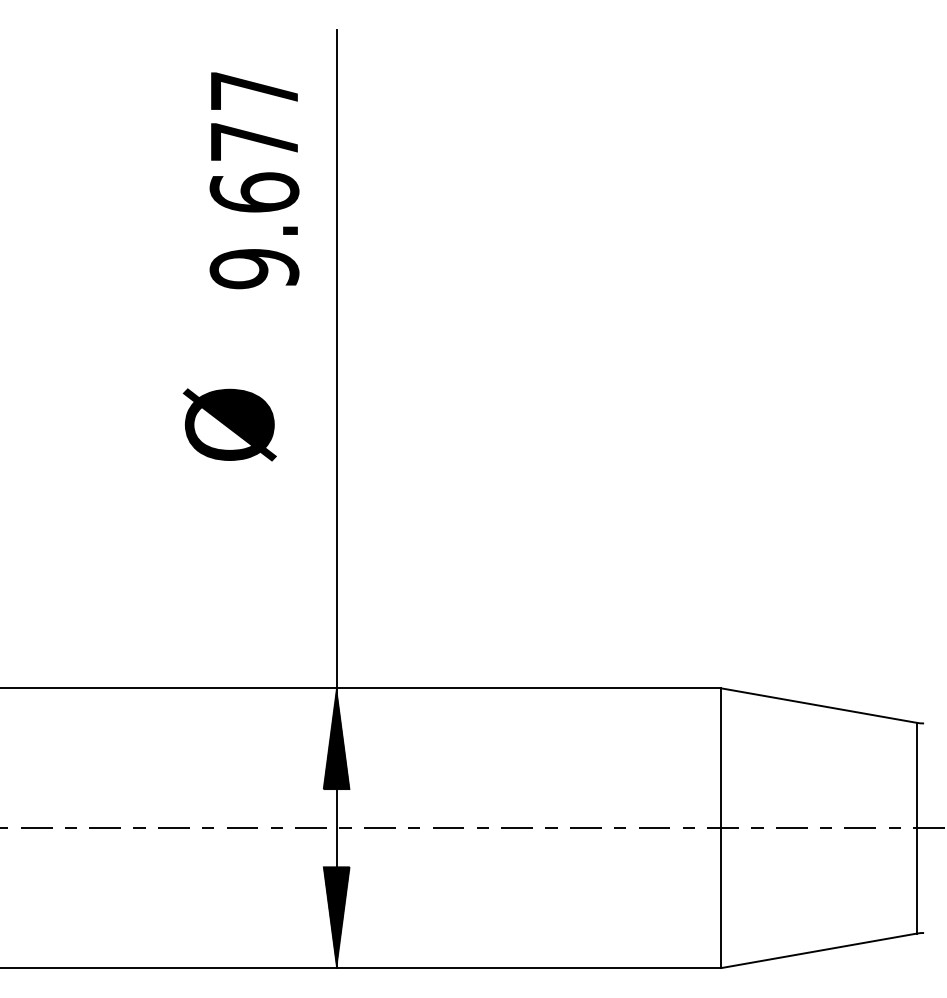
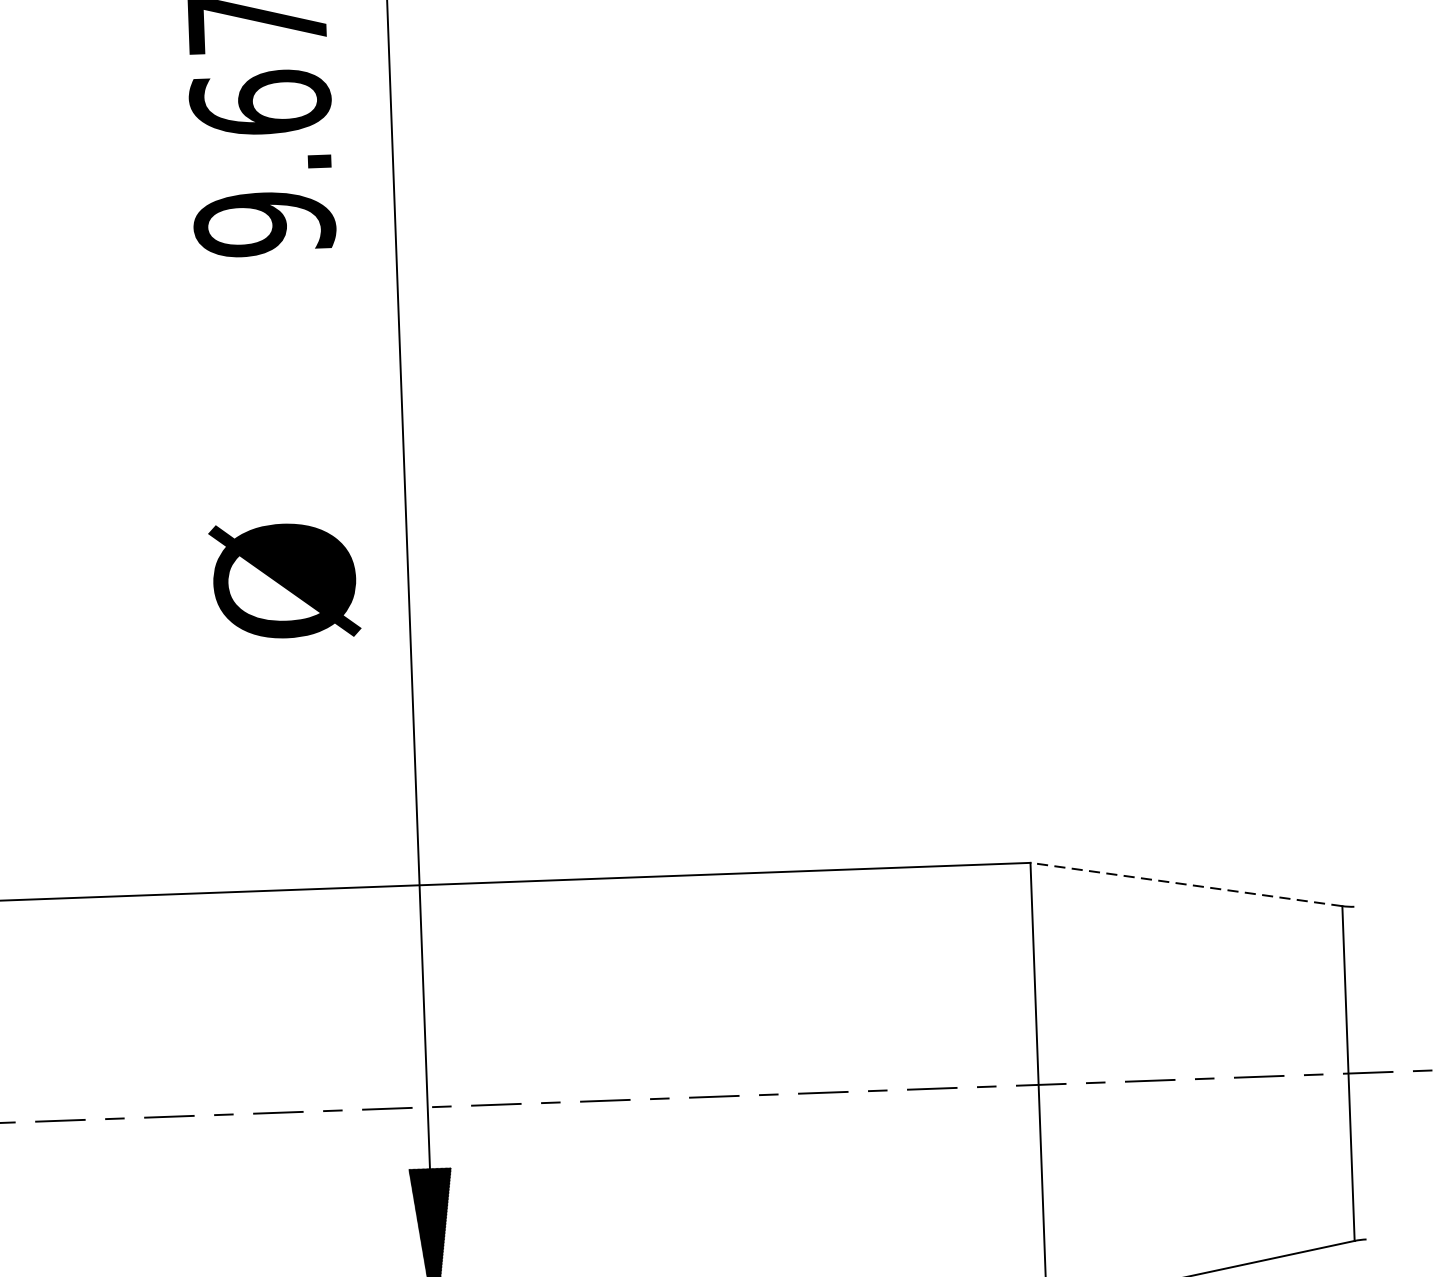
text: (229, 424) -> (284, 580), moved
line: (818, 705) -> (1185, 884), solid -> dashed
hatch: (336, 738) -> (422, 964), removed

